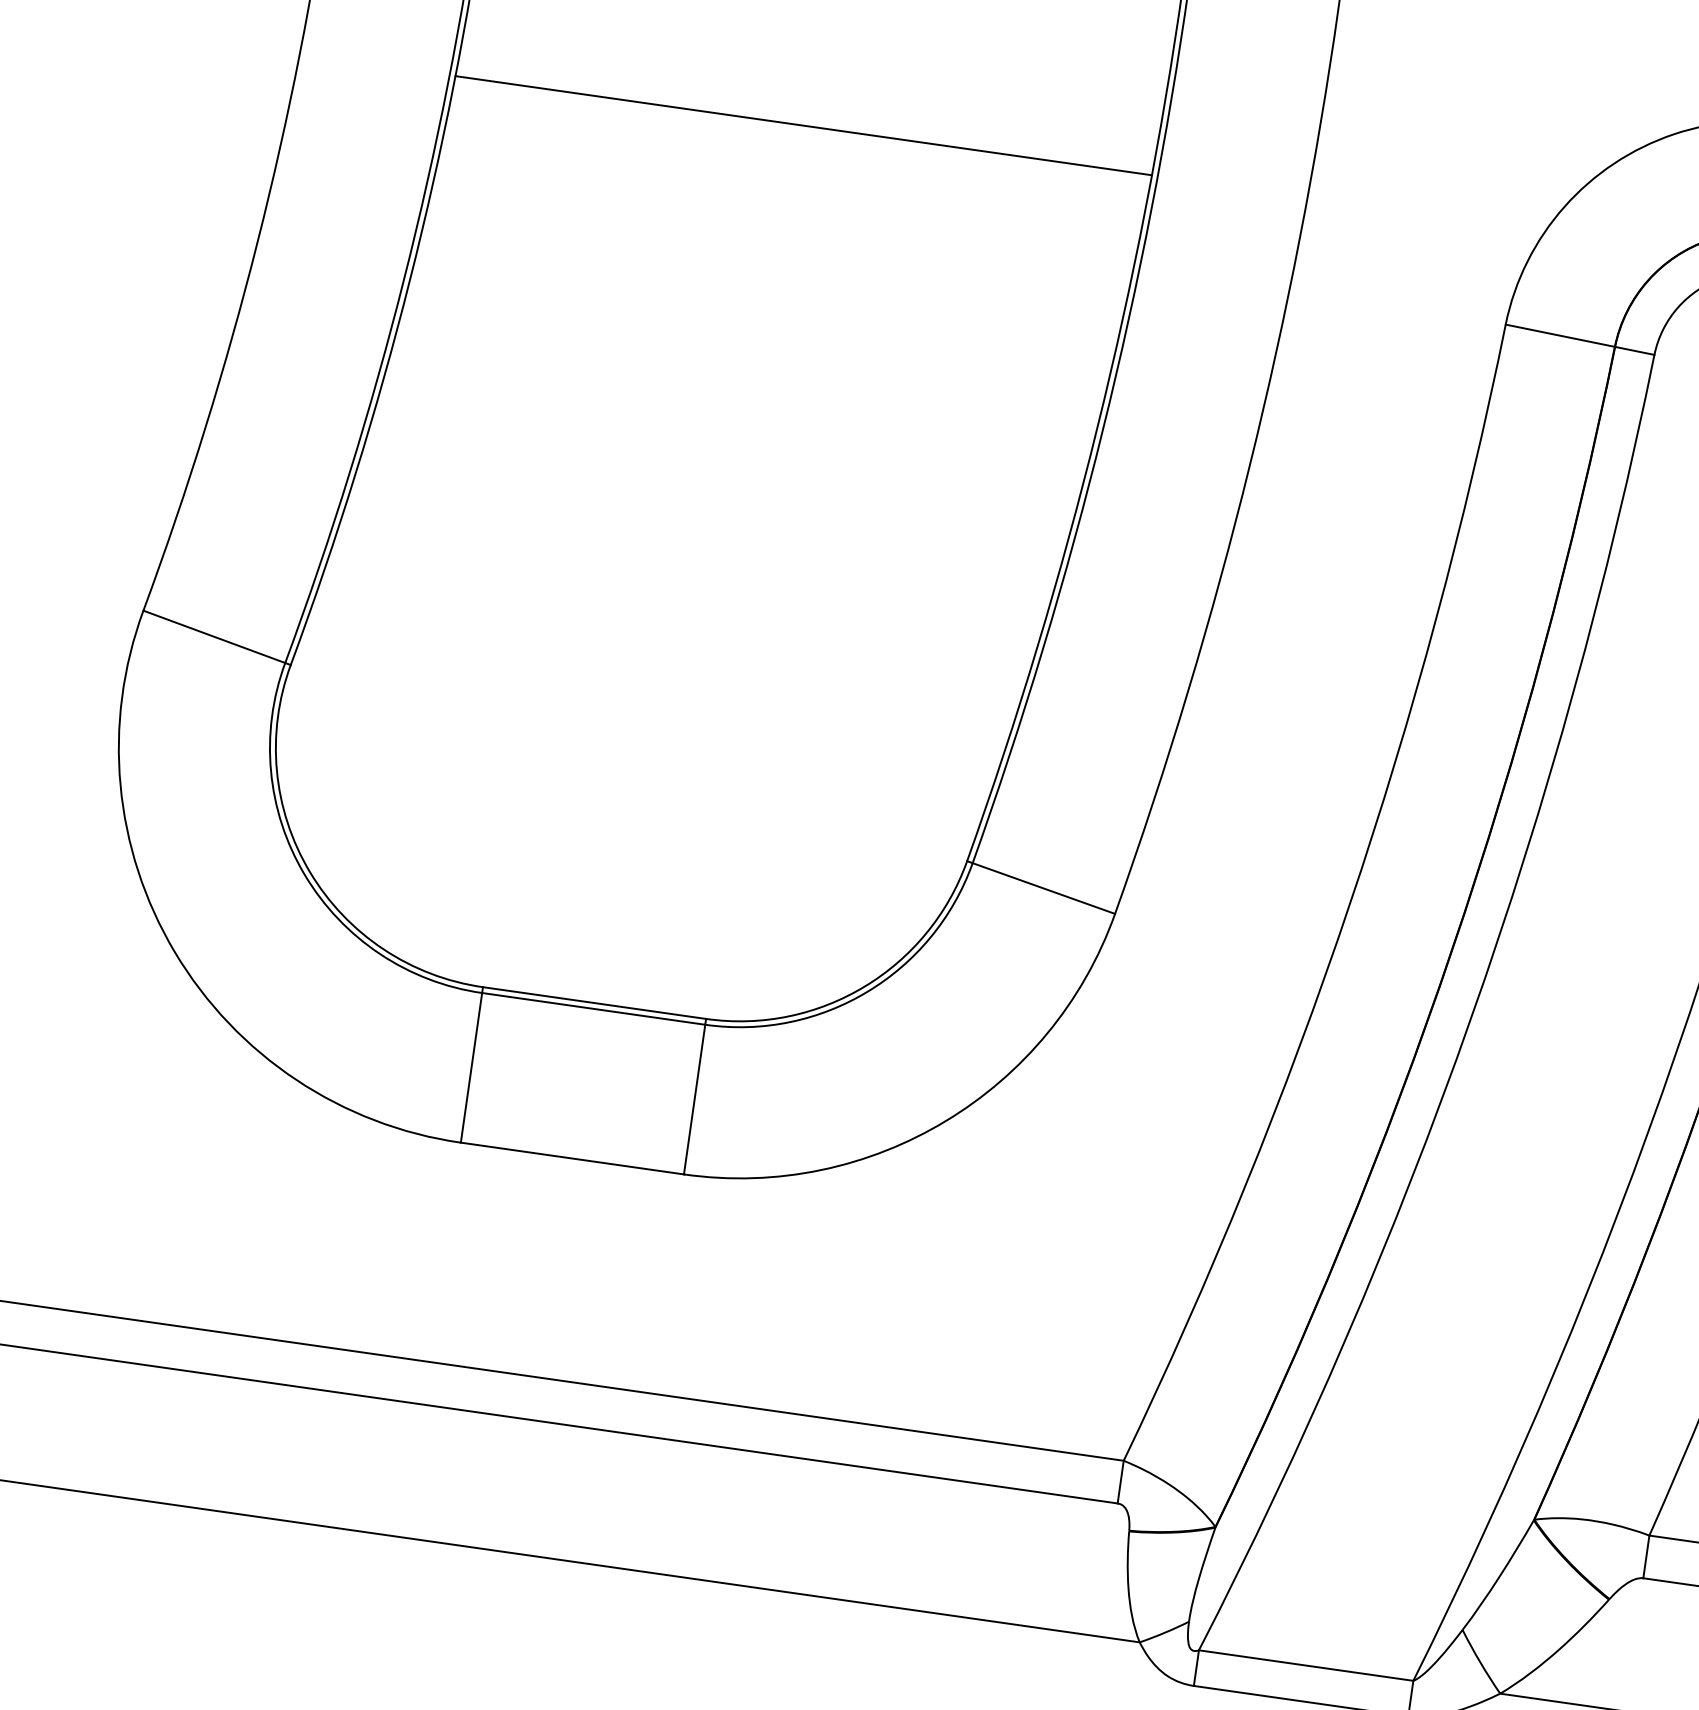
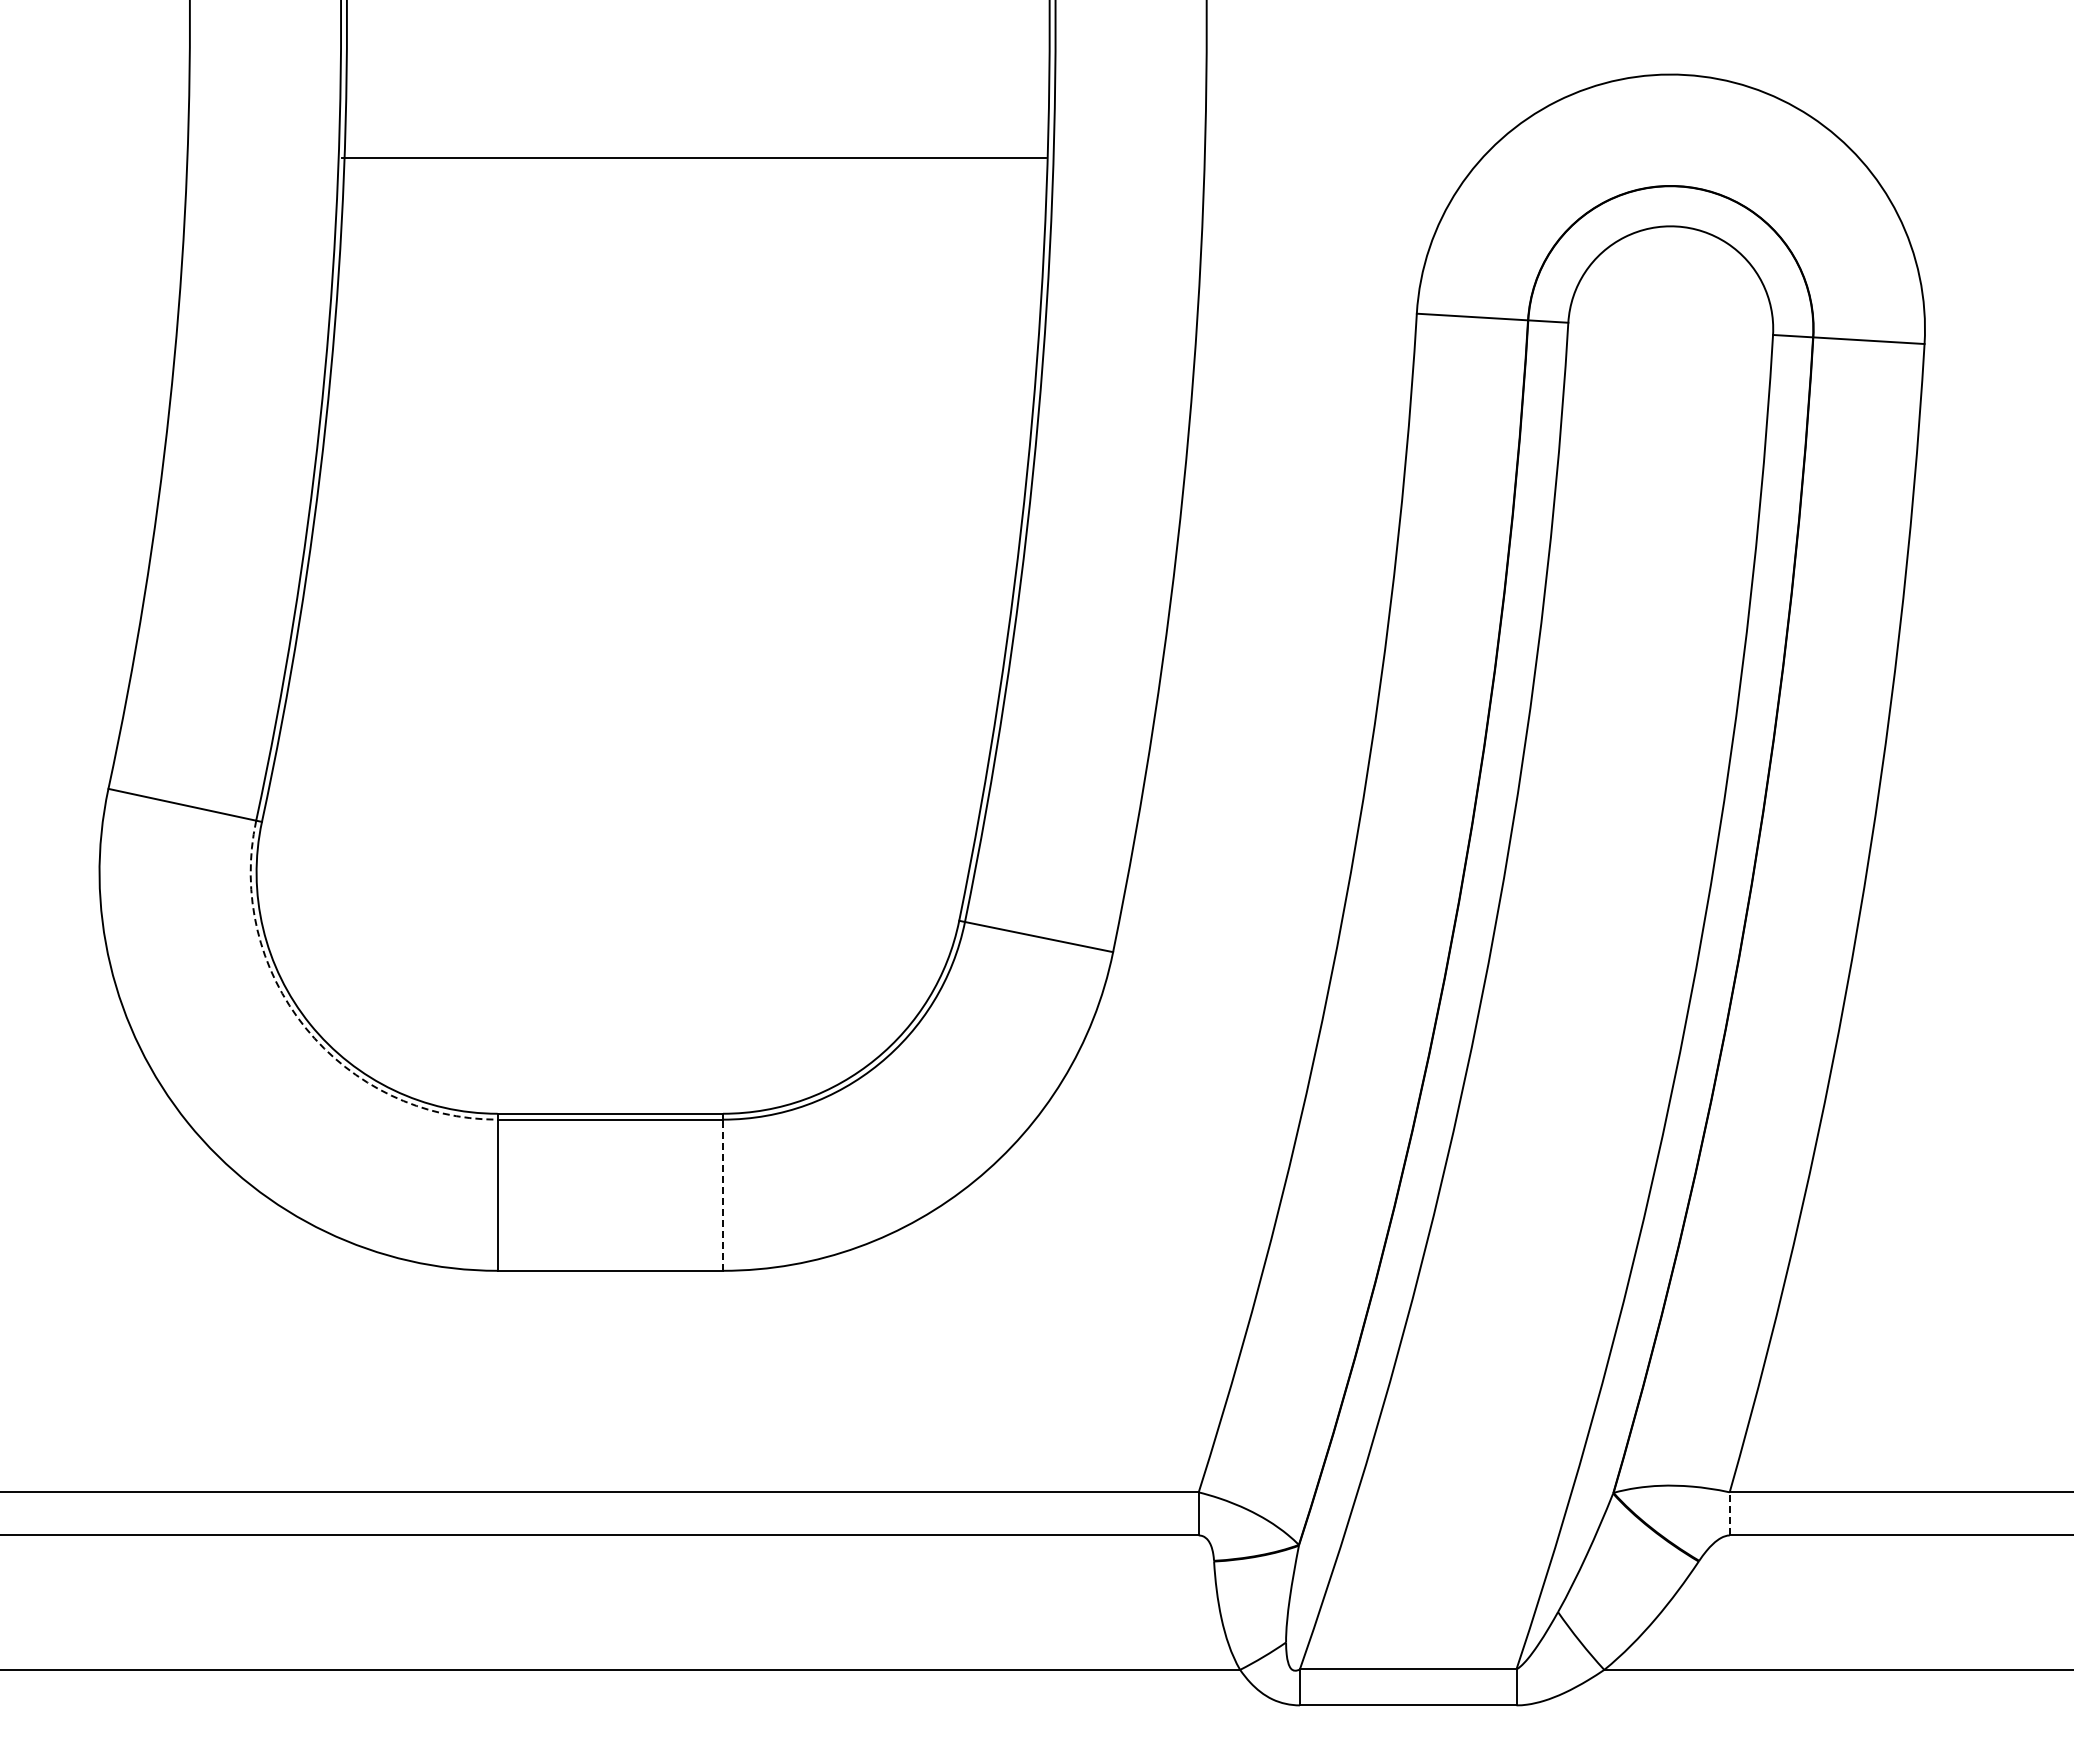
line: (803, 125) -> (693, 157), moved
arc: (304, 874) -> (305, 1027), solid -> dashed
line: (695, 1099) -> (723, 1195), solid -> dashed
line: (1646, 1556) -> (1729, 1513), solid -> dashed

